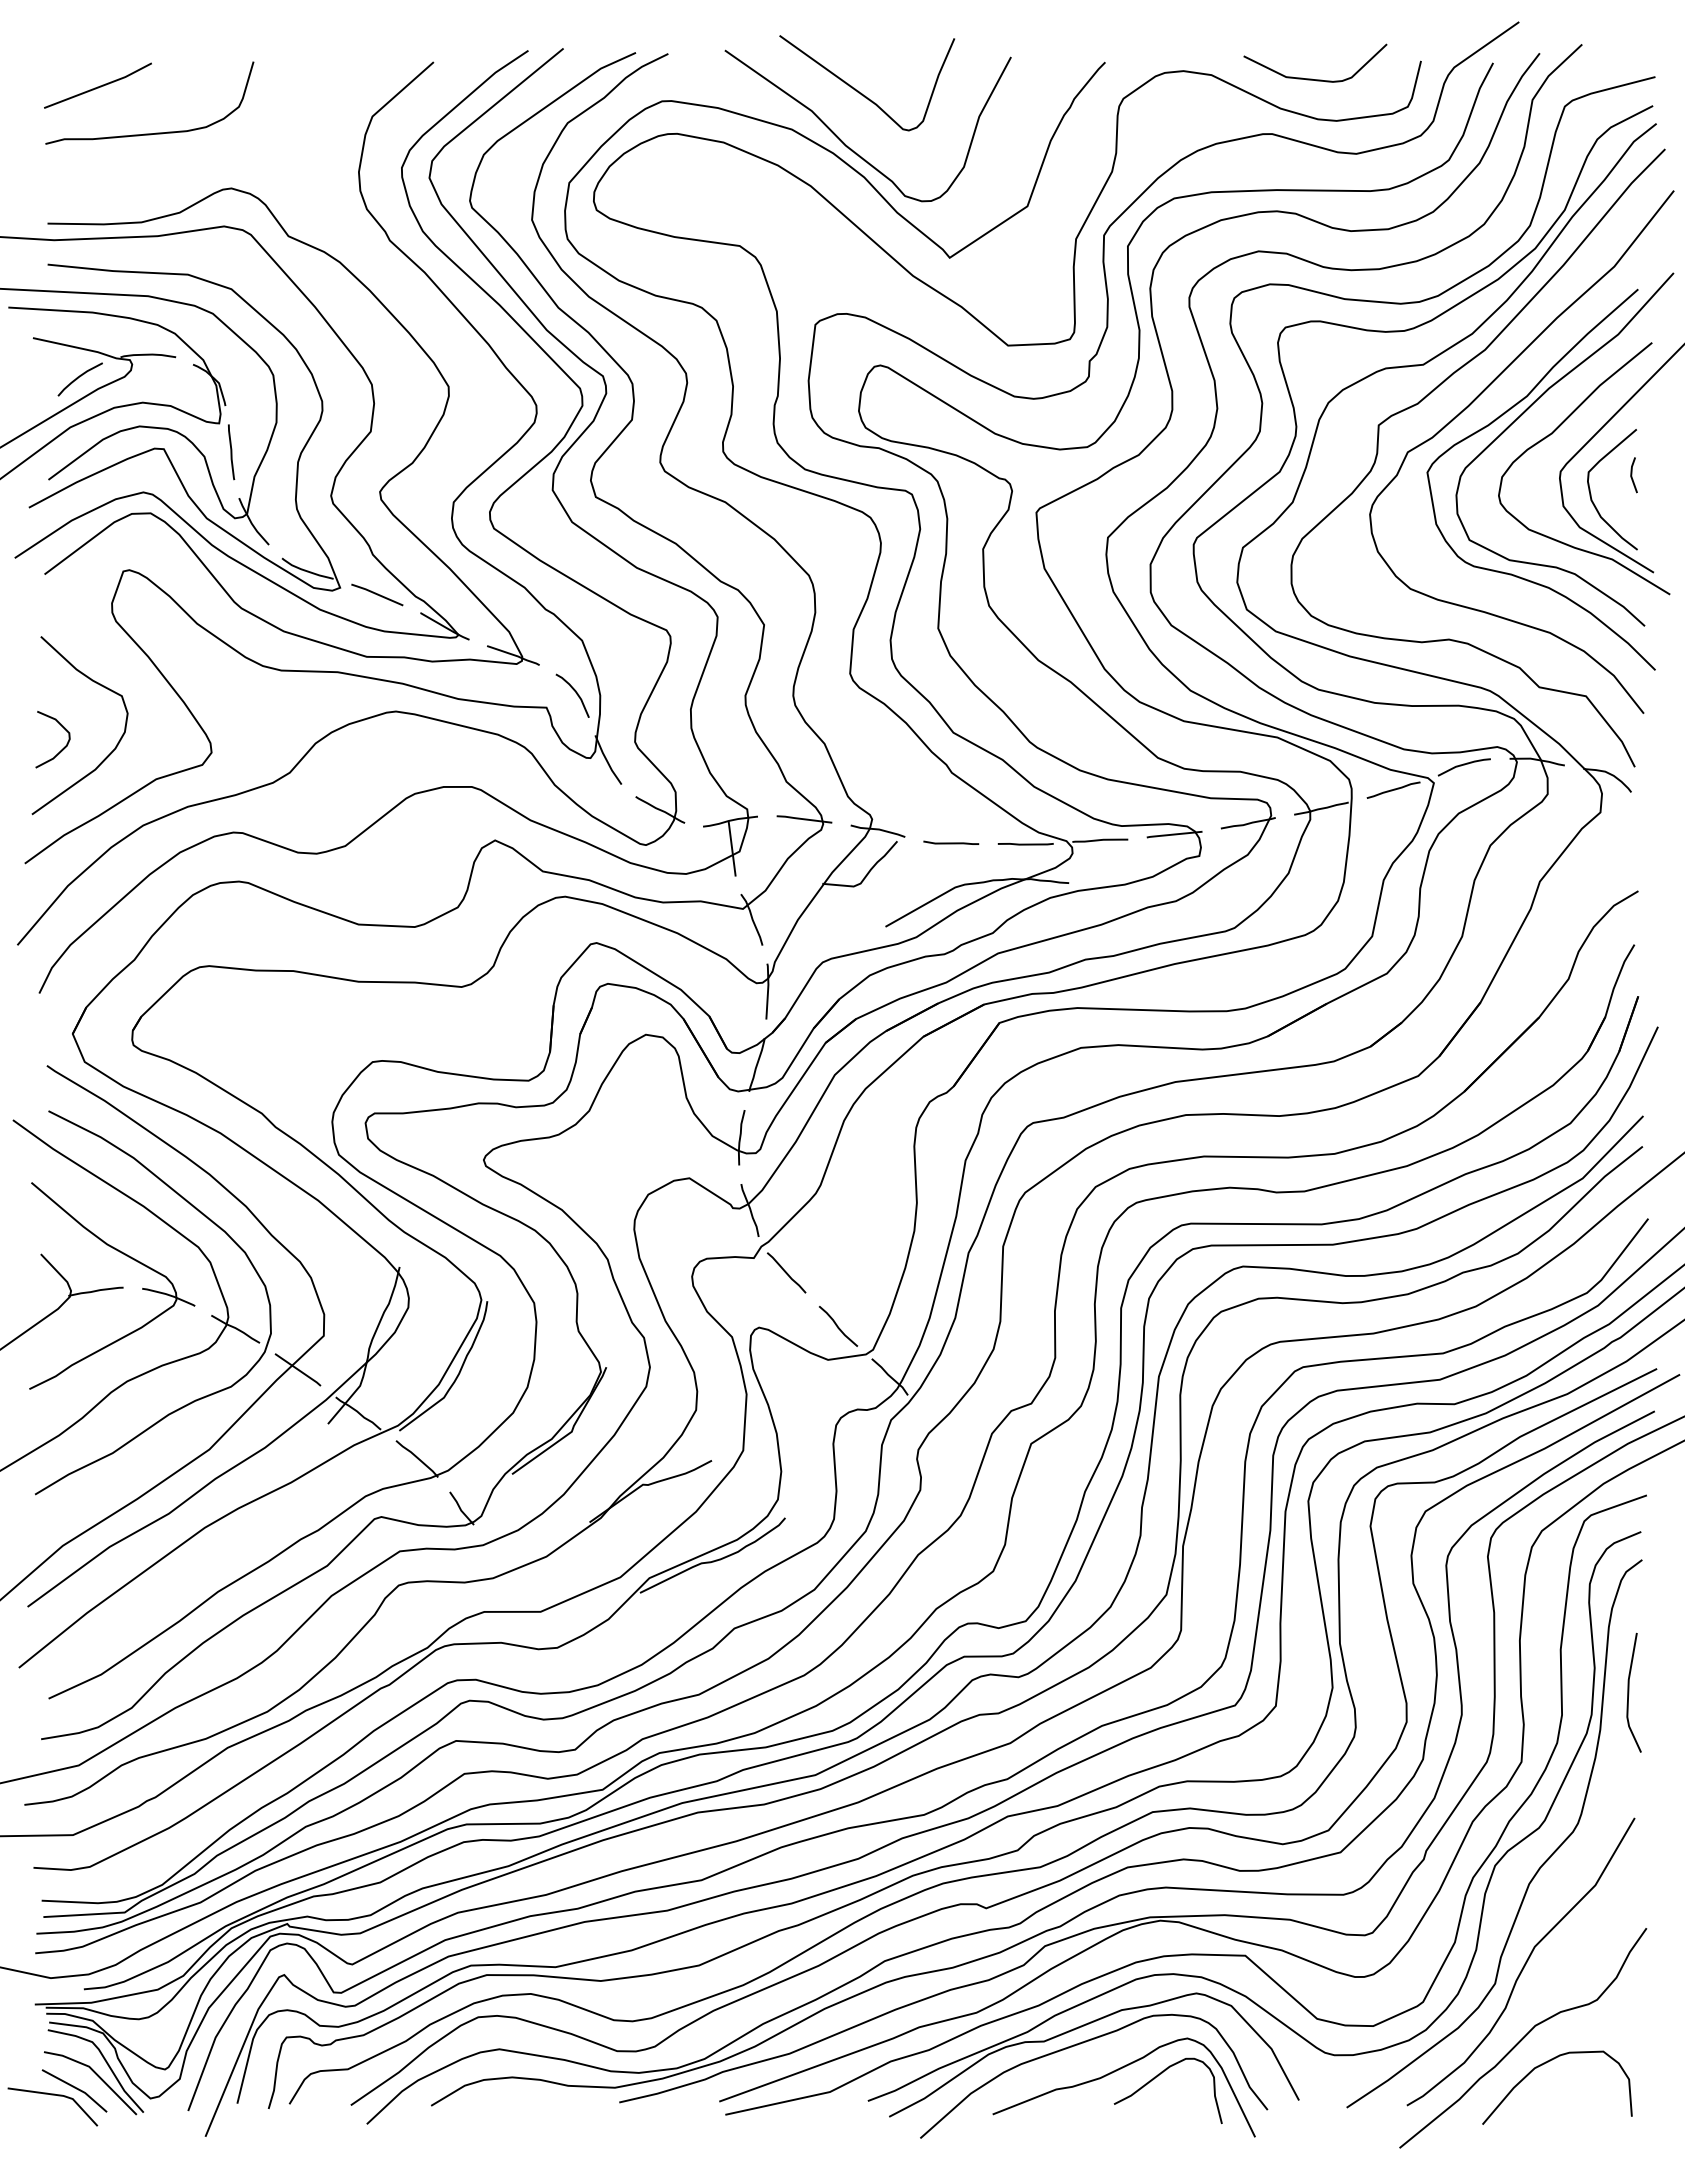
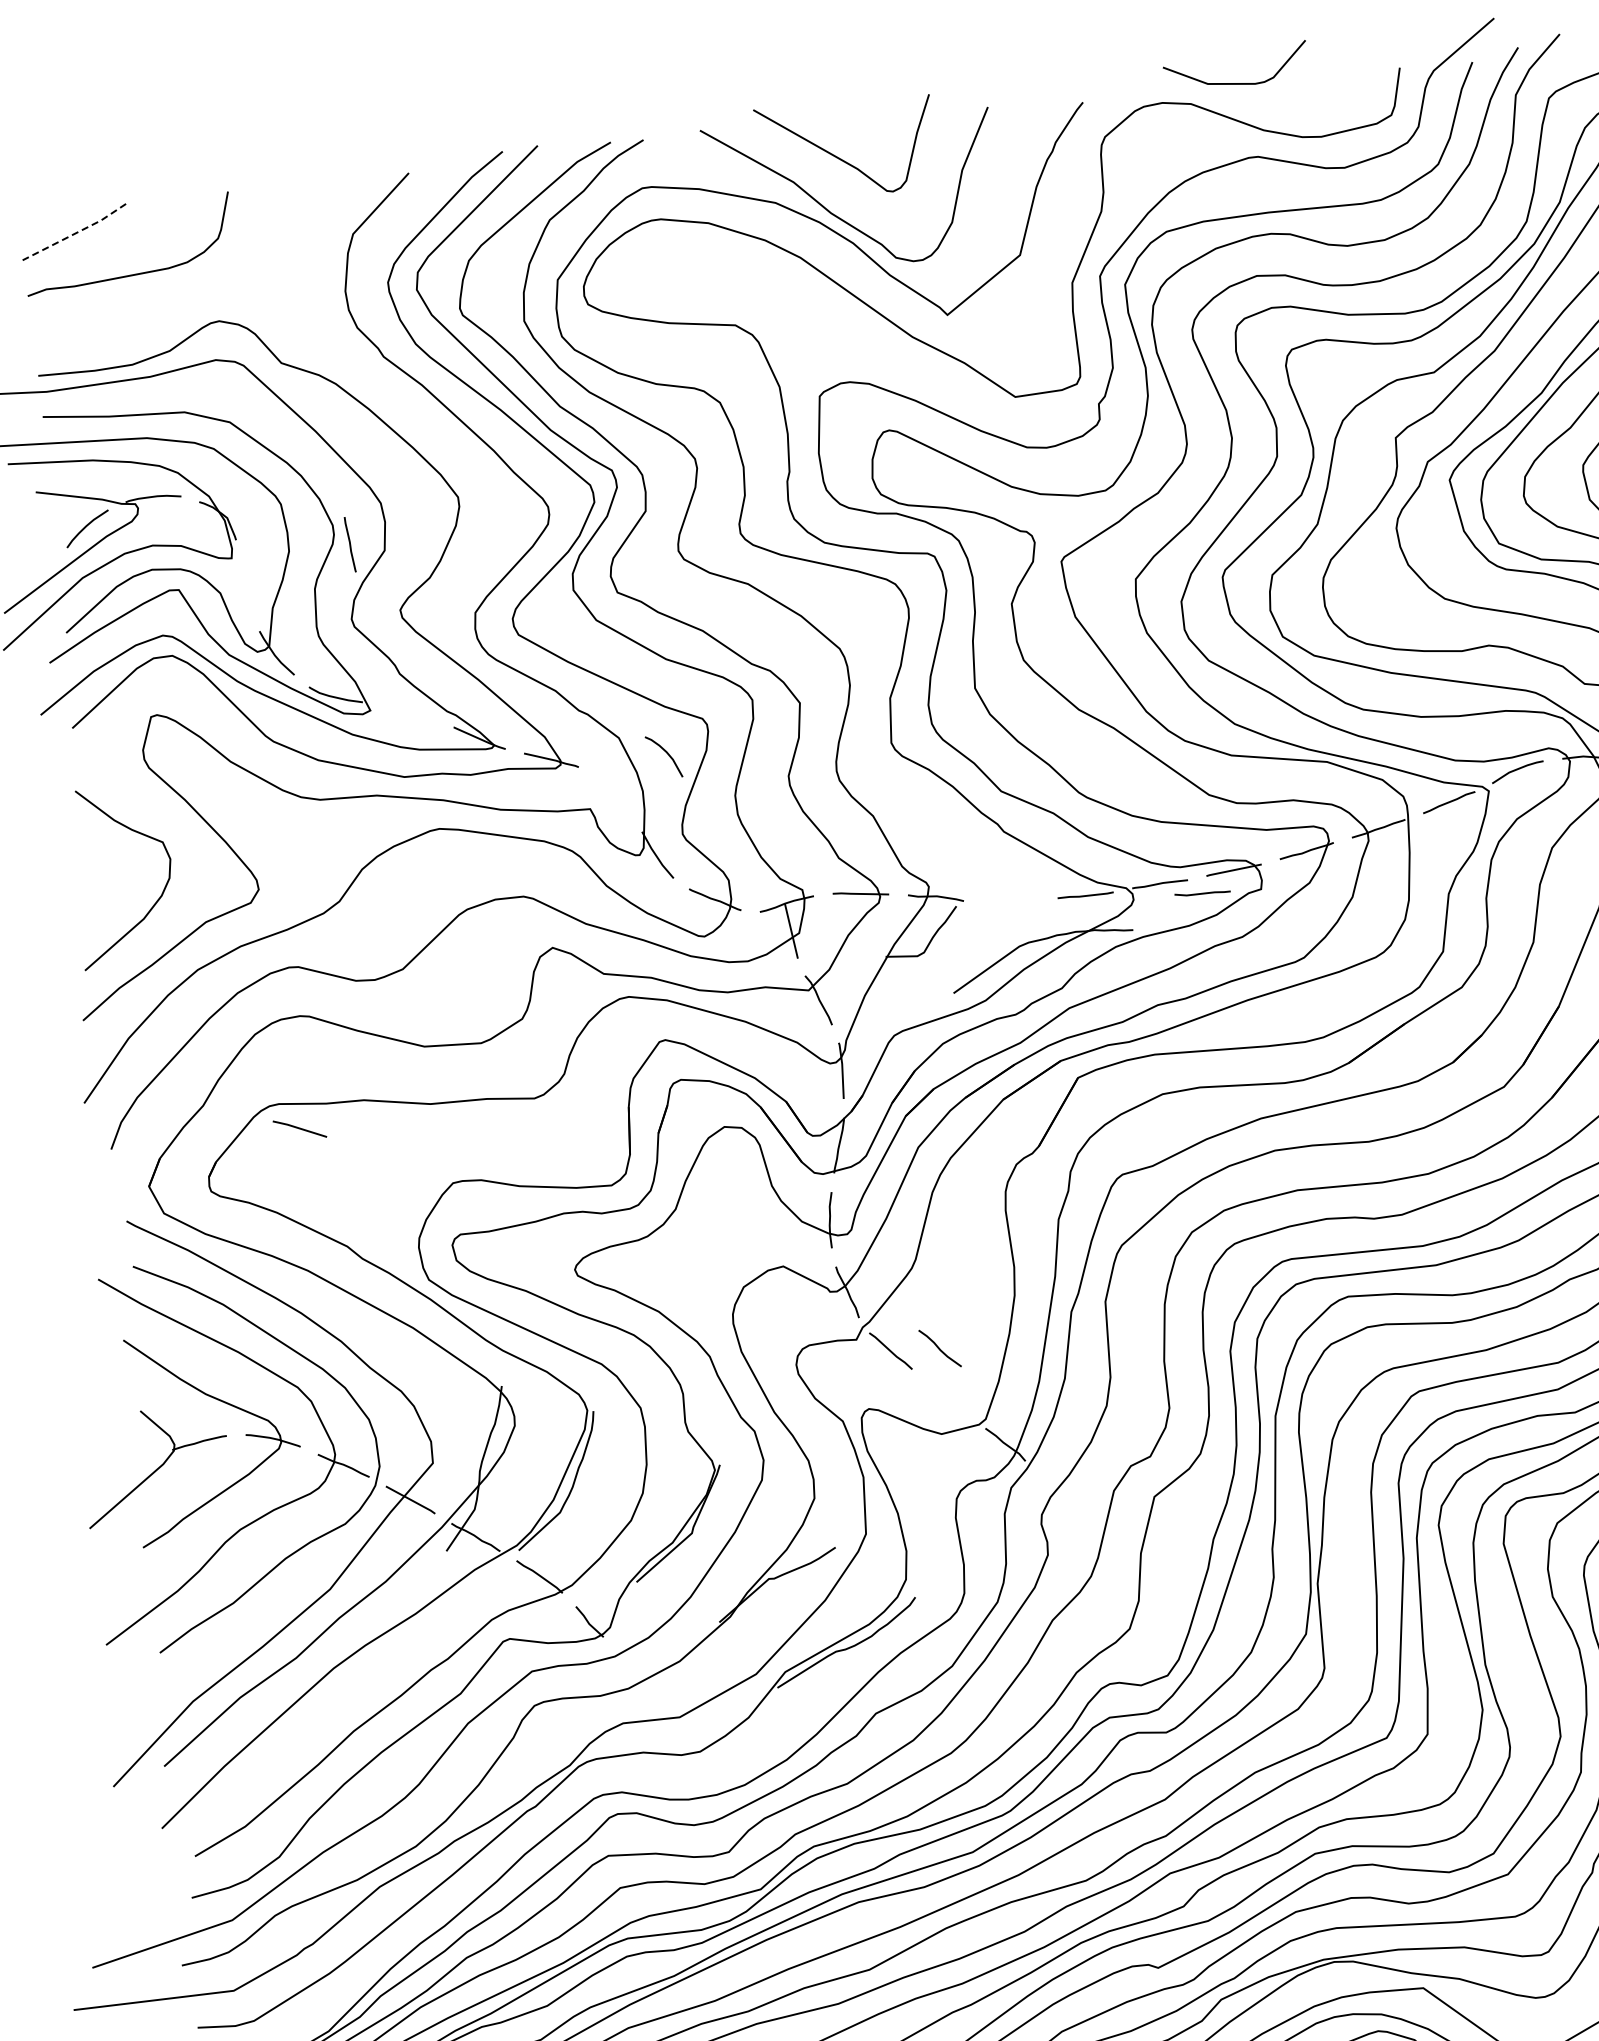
curve: (1312, 78) -> (1234, 82), moved
line: (98, 87) -> (75, 233), solid -> dashed
line: (231, 452) -> (350, 544), moved
line: (377, 594) -> (300, 1128), moved
curve: (576, 694) -> (667, 755), moved
curve: (62, 748) -> (108, 901), removed
curve: (951, 842) -> (1202, 892), moved
curve: (838, 1326) -> (940, 1348), moved

